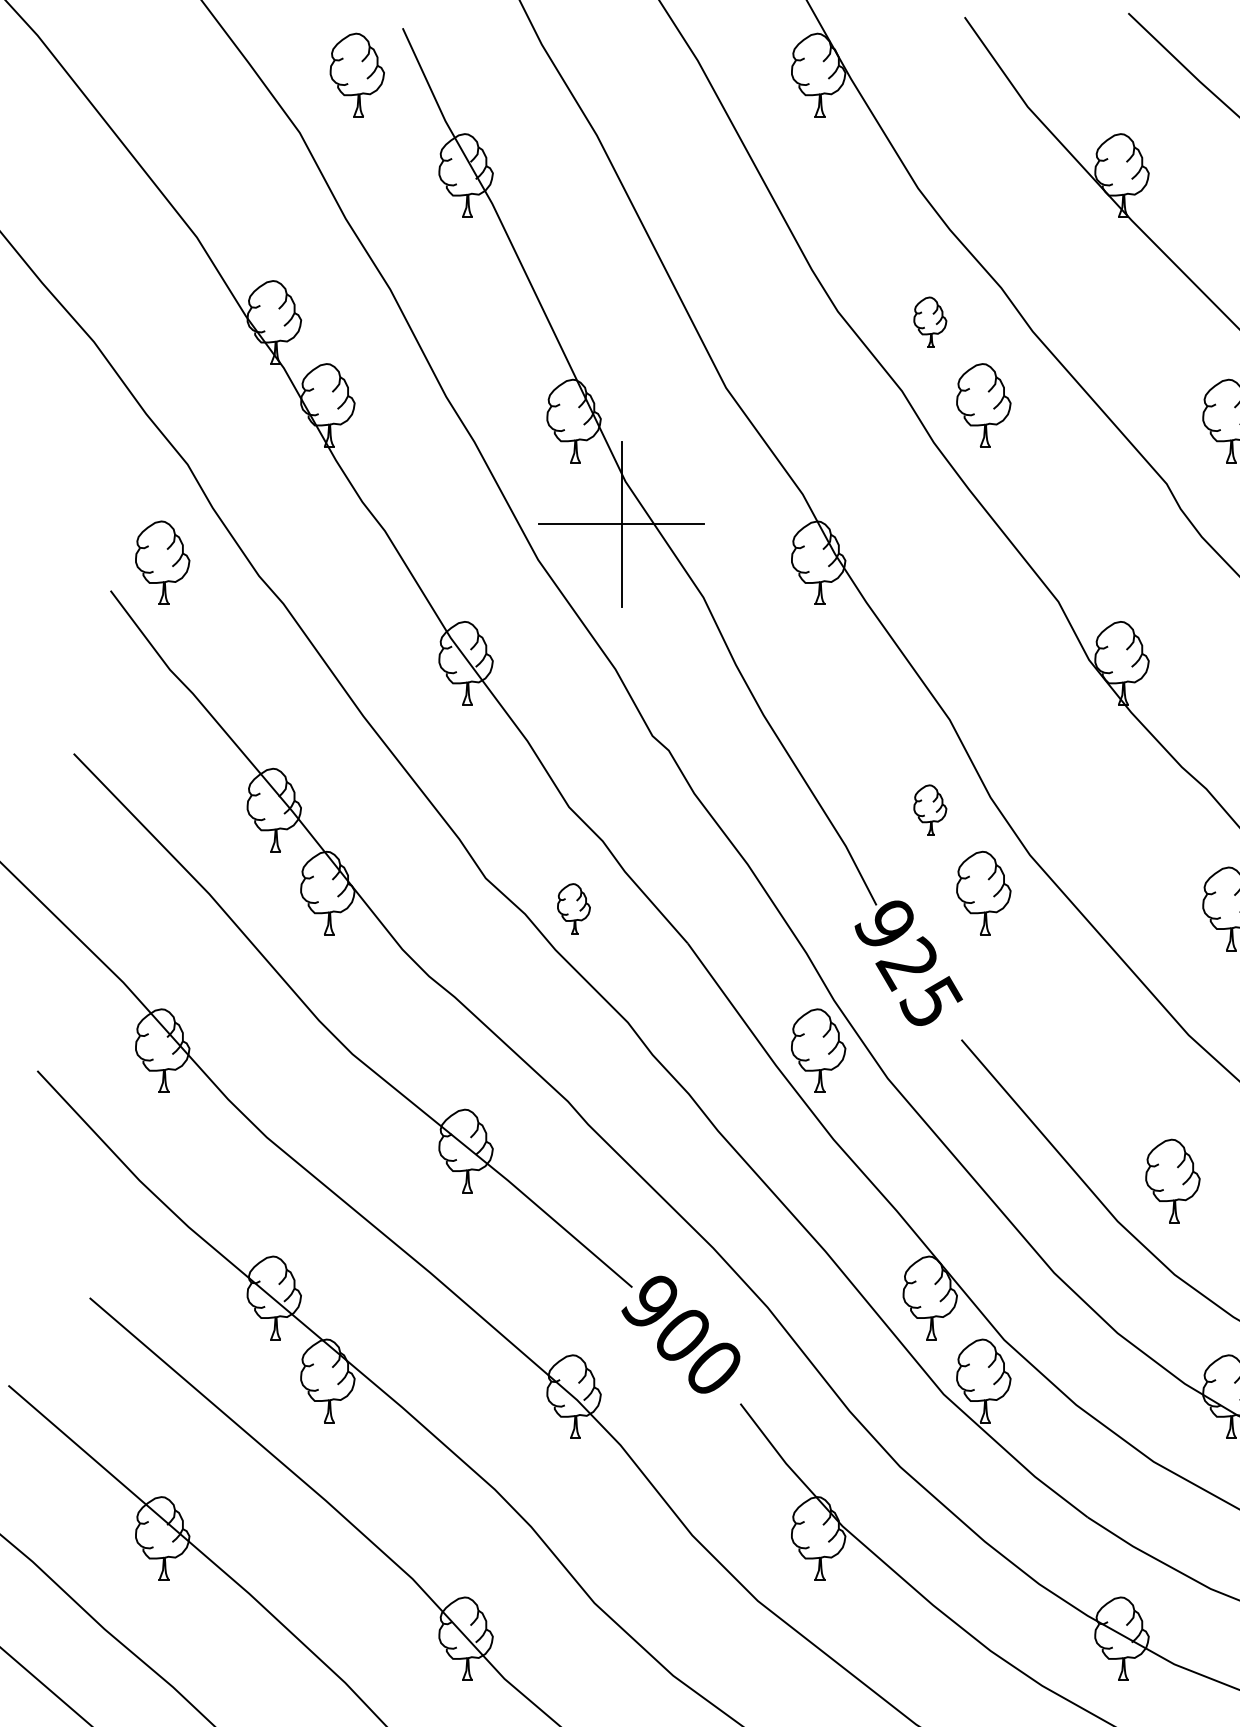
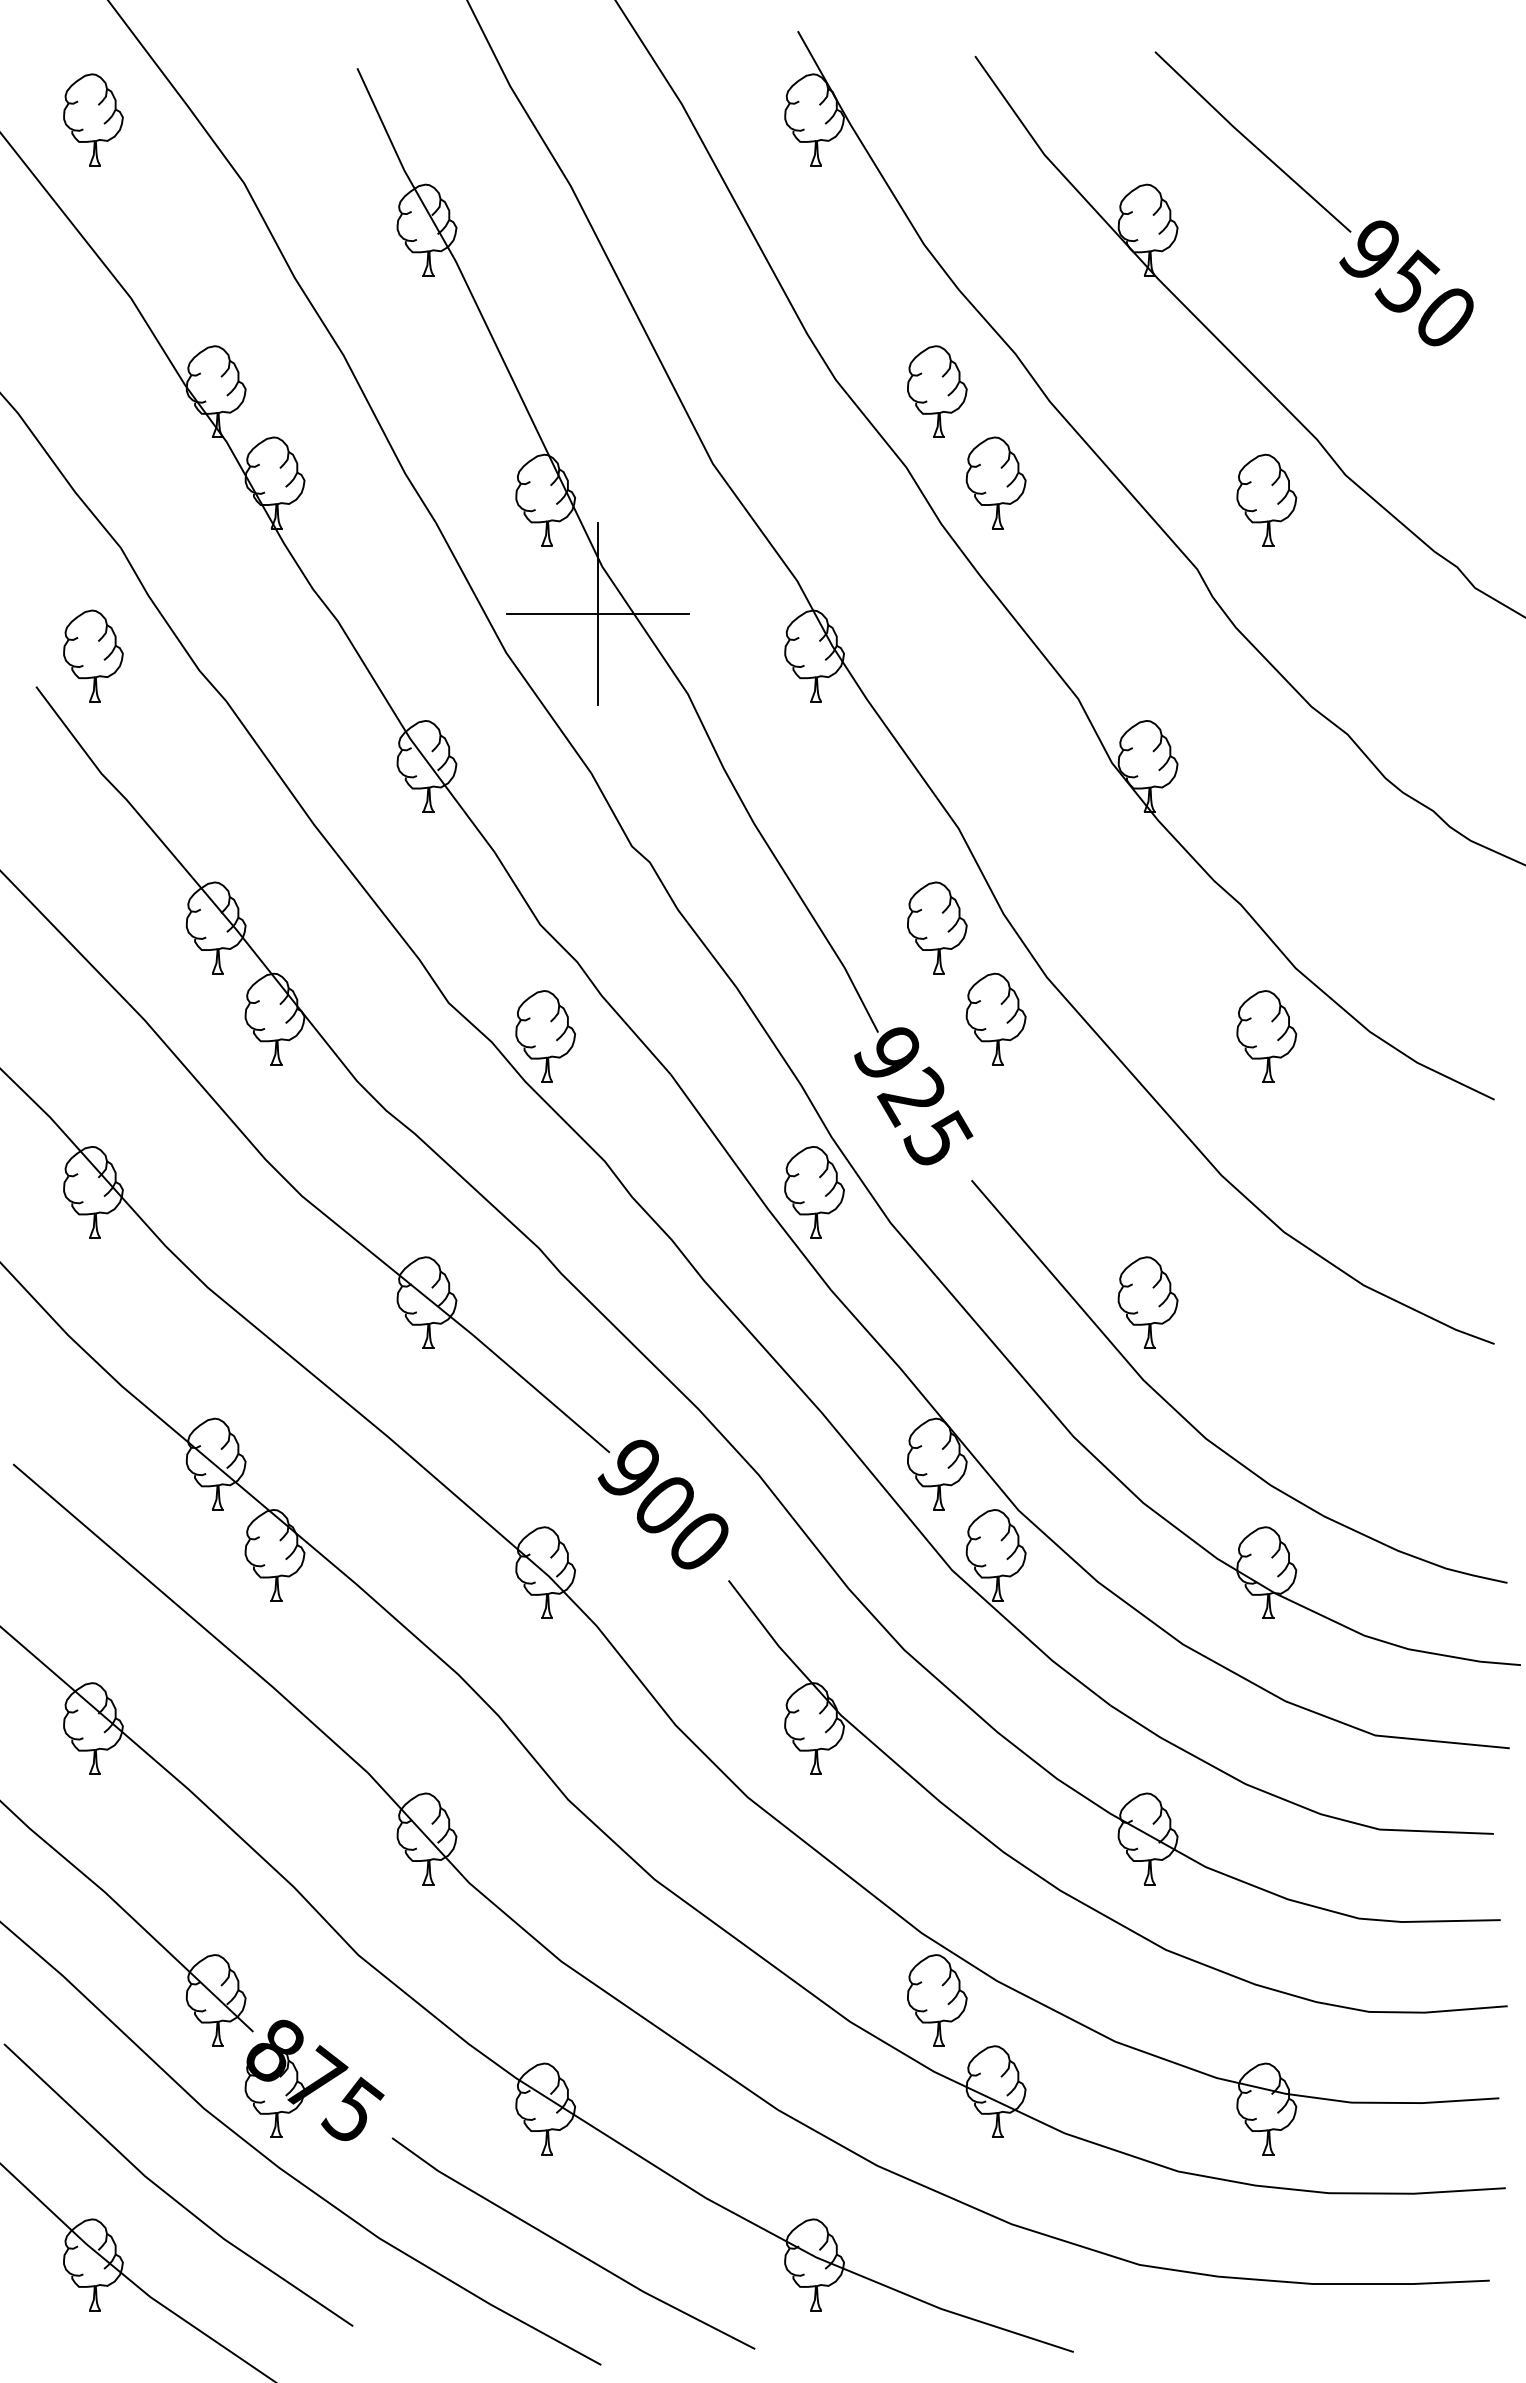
part: (357, 74) -> (93, 119), moved
part: (930, 322) -> (937, 391), size x1.67
part: (930, 809) -> (937, 927), size x1.67
part: (573, 908) -> (545, 1036), size x1.67
part: (1172, 1180) -> (1147, 1302), moved

